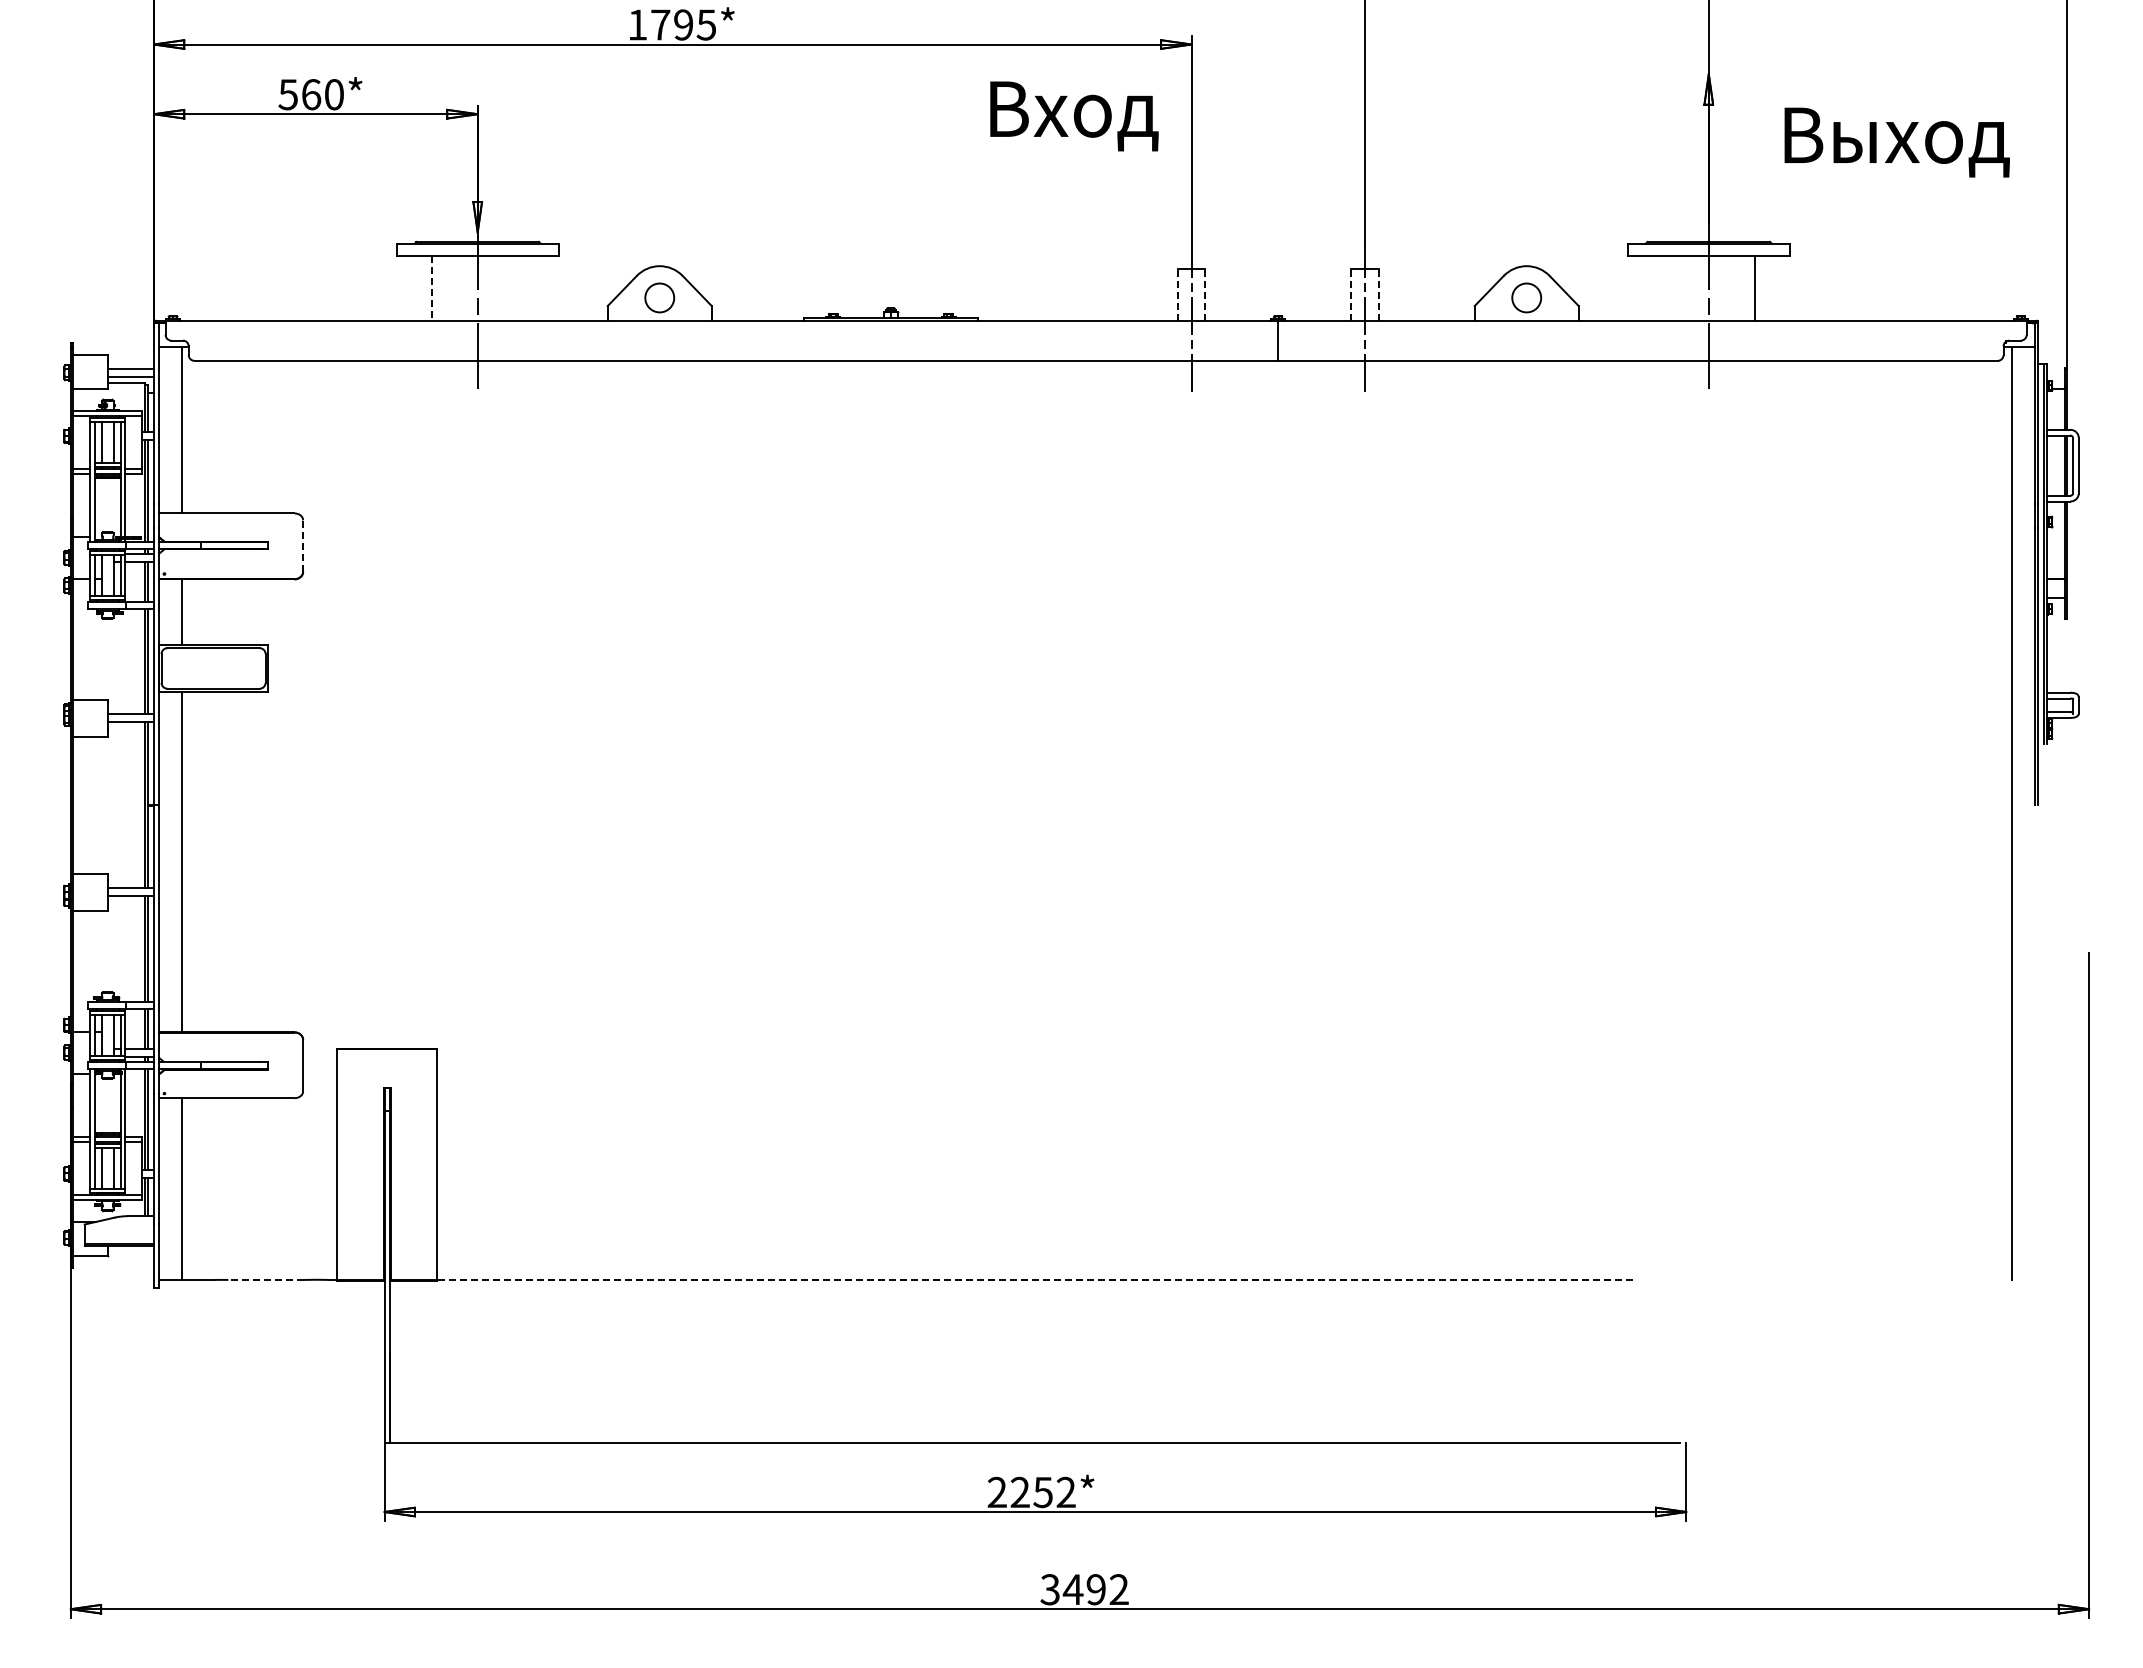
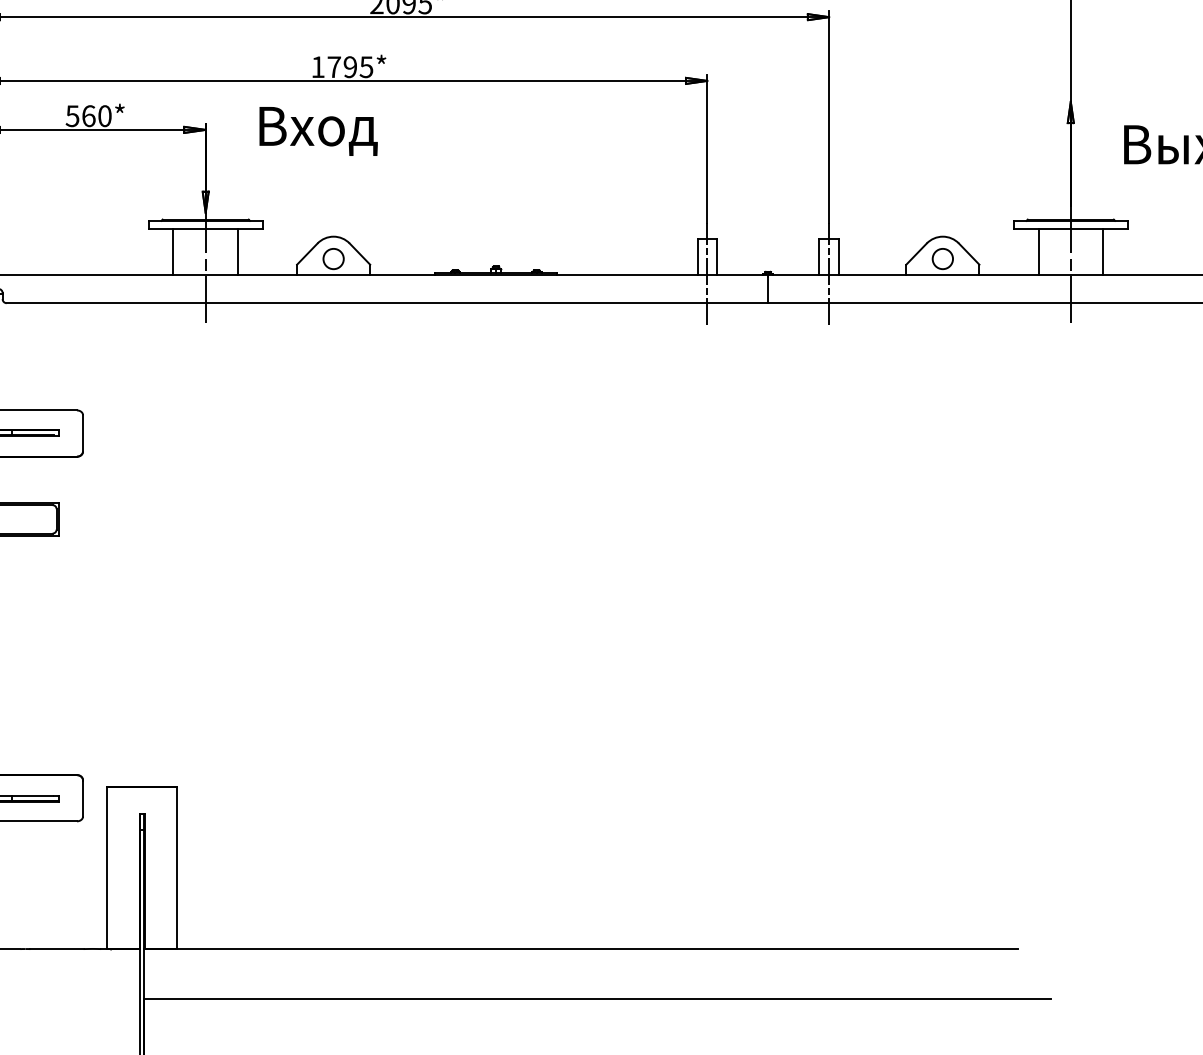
text: (1074, 116) -> (318, 131), moved
line: (523, 287) -> (237, 251), added
line: (1662, 287) -> (1038, 251), added
line: (431, 288) -> (173, 252), dashed -> solid
line: (1177, 294) -> (697, 256), dashed -> solid
line: (1205, 294) -> (717, 256), dashed -> solid
line: (1351, 294) -> (819, 256), dashed -> solid
line: (1378, 294) -> (838, 256), dashed -> solid
line: (303, 545) -> (83, 432), dashed -> solid
line: (266, 1279) -> (57, 948), dashed -> solid
line: (1035, 1279) -> (597, 948), dashed -> solid
line: (1035, 1350) -> (597, 998), added

